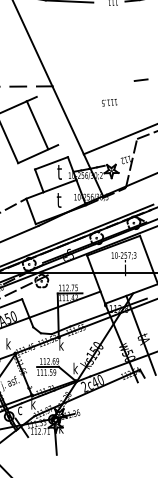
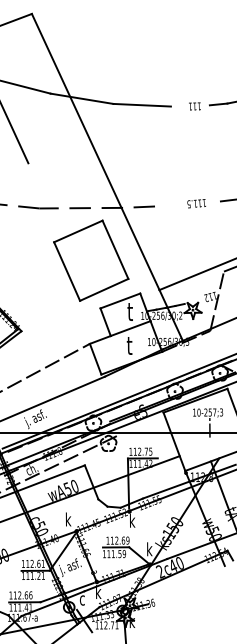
line: (70, 85) -> (143, 206), added
text: (109, 102) -> (196, 203), moved
line: (37, 124) -> (115, 249), moved

